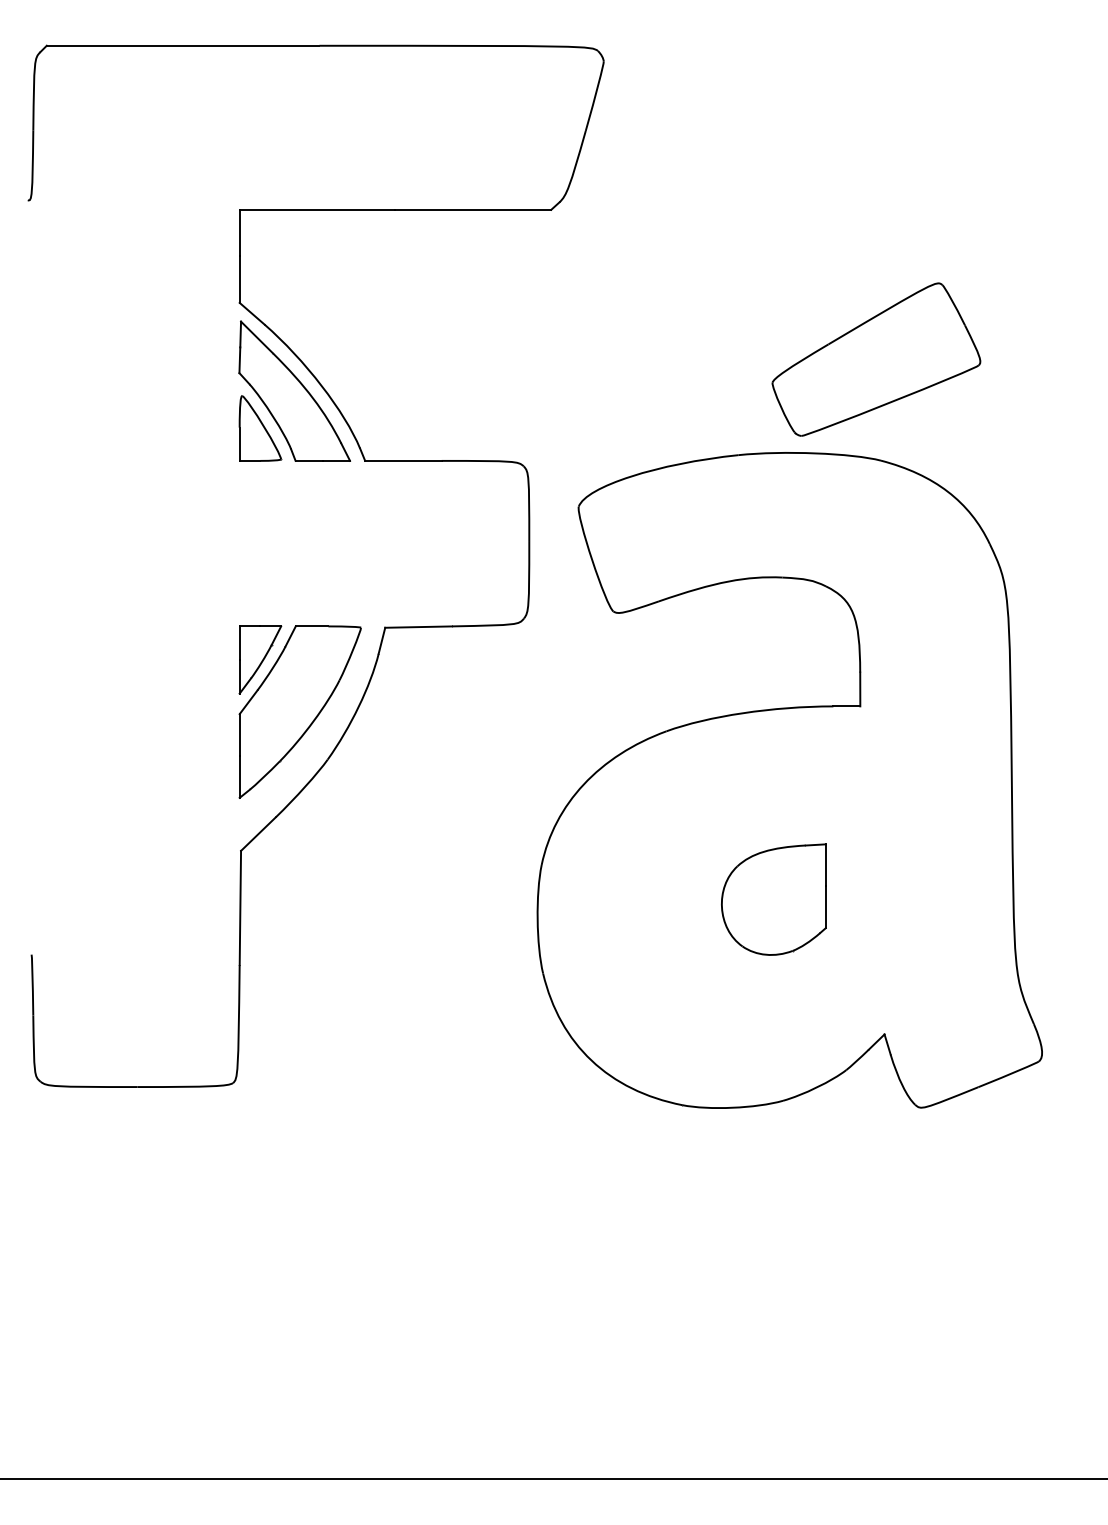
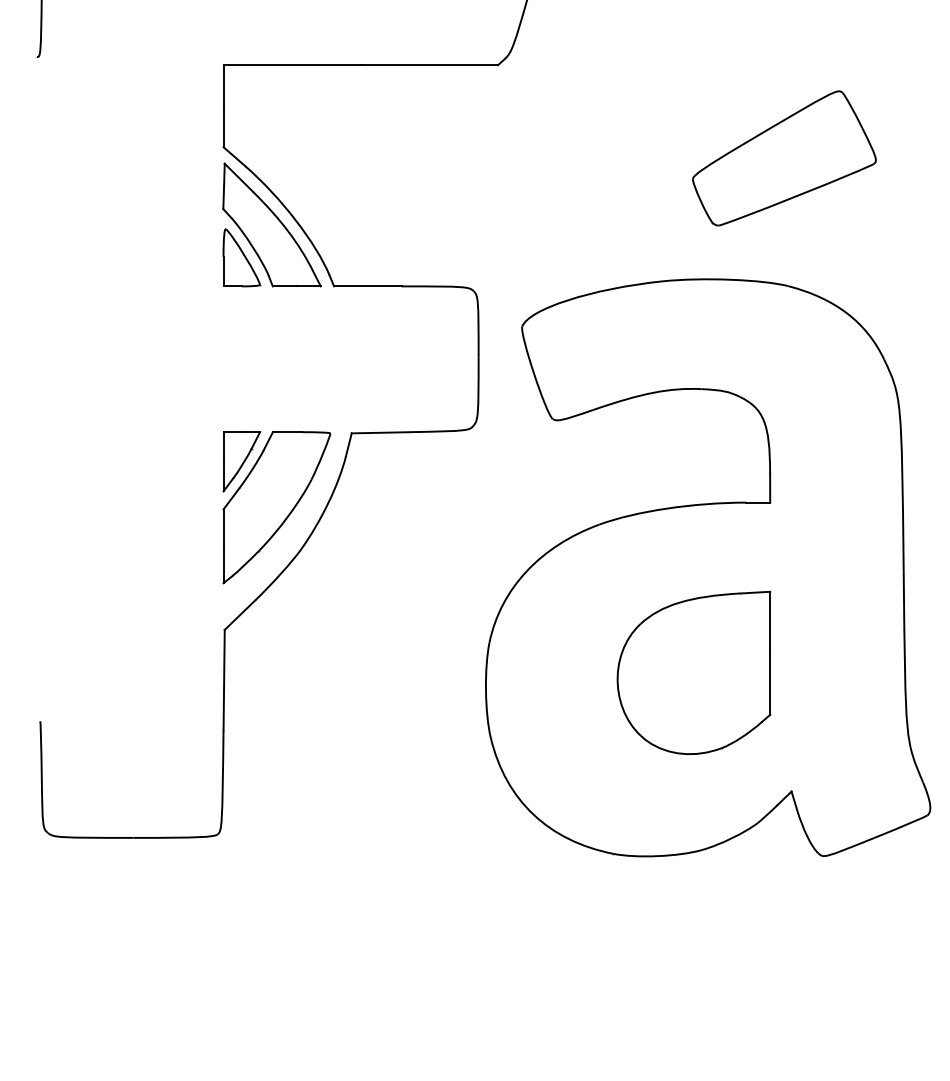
part: (876, 359) -> (784, 158), moved
part: (773, 899) -> (693, 672), size x1.67

